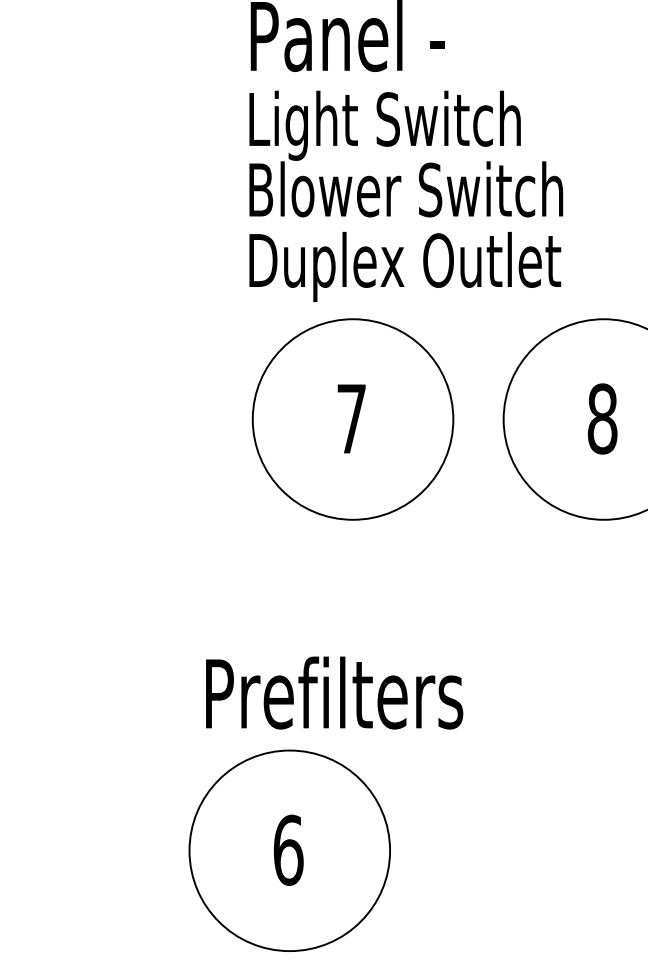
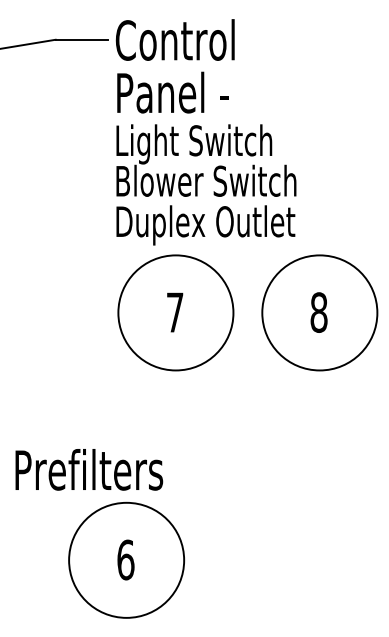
text: (334, 692) -> (89, 469), moved
part: (289, 849) -> (126, 559), moved

